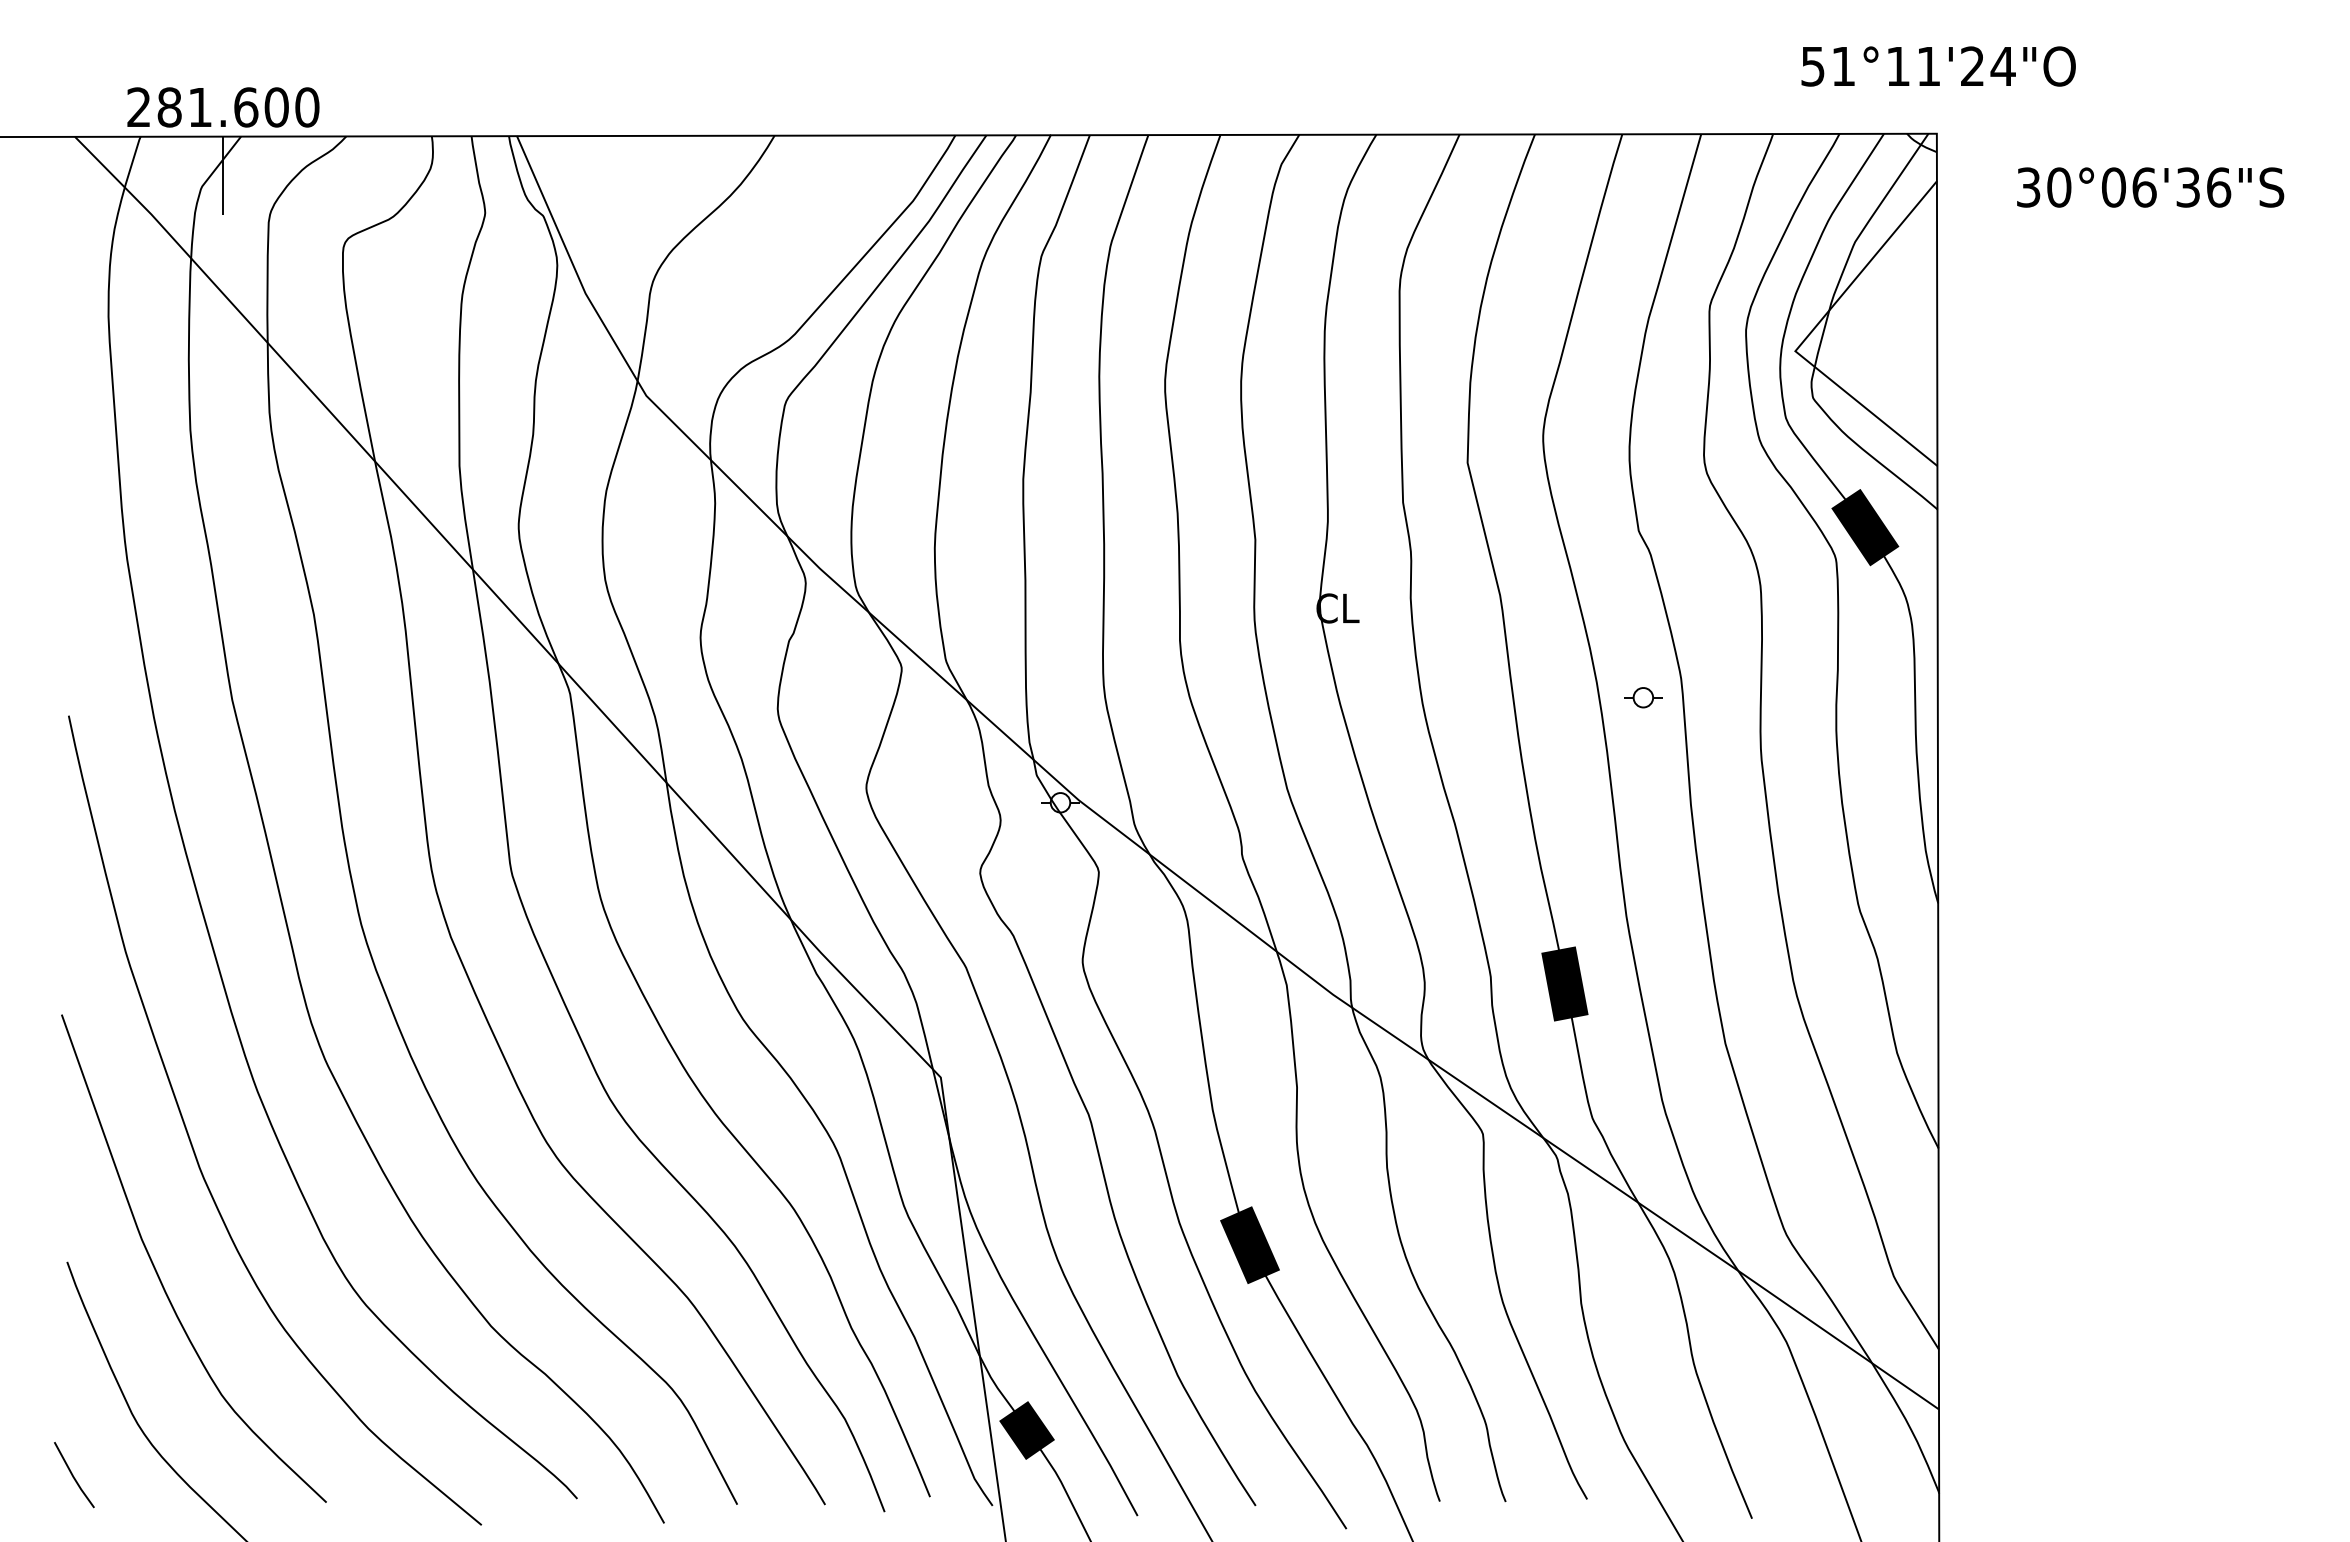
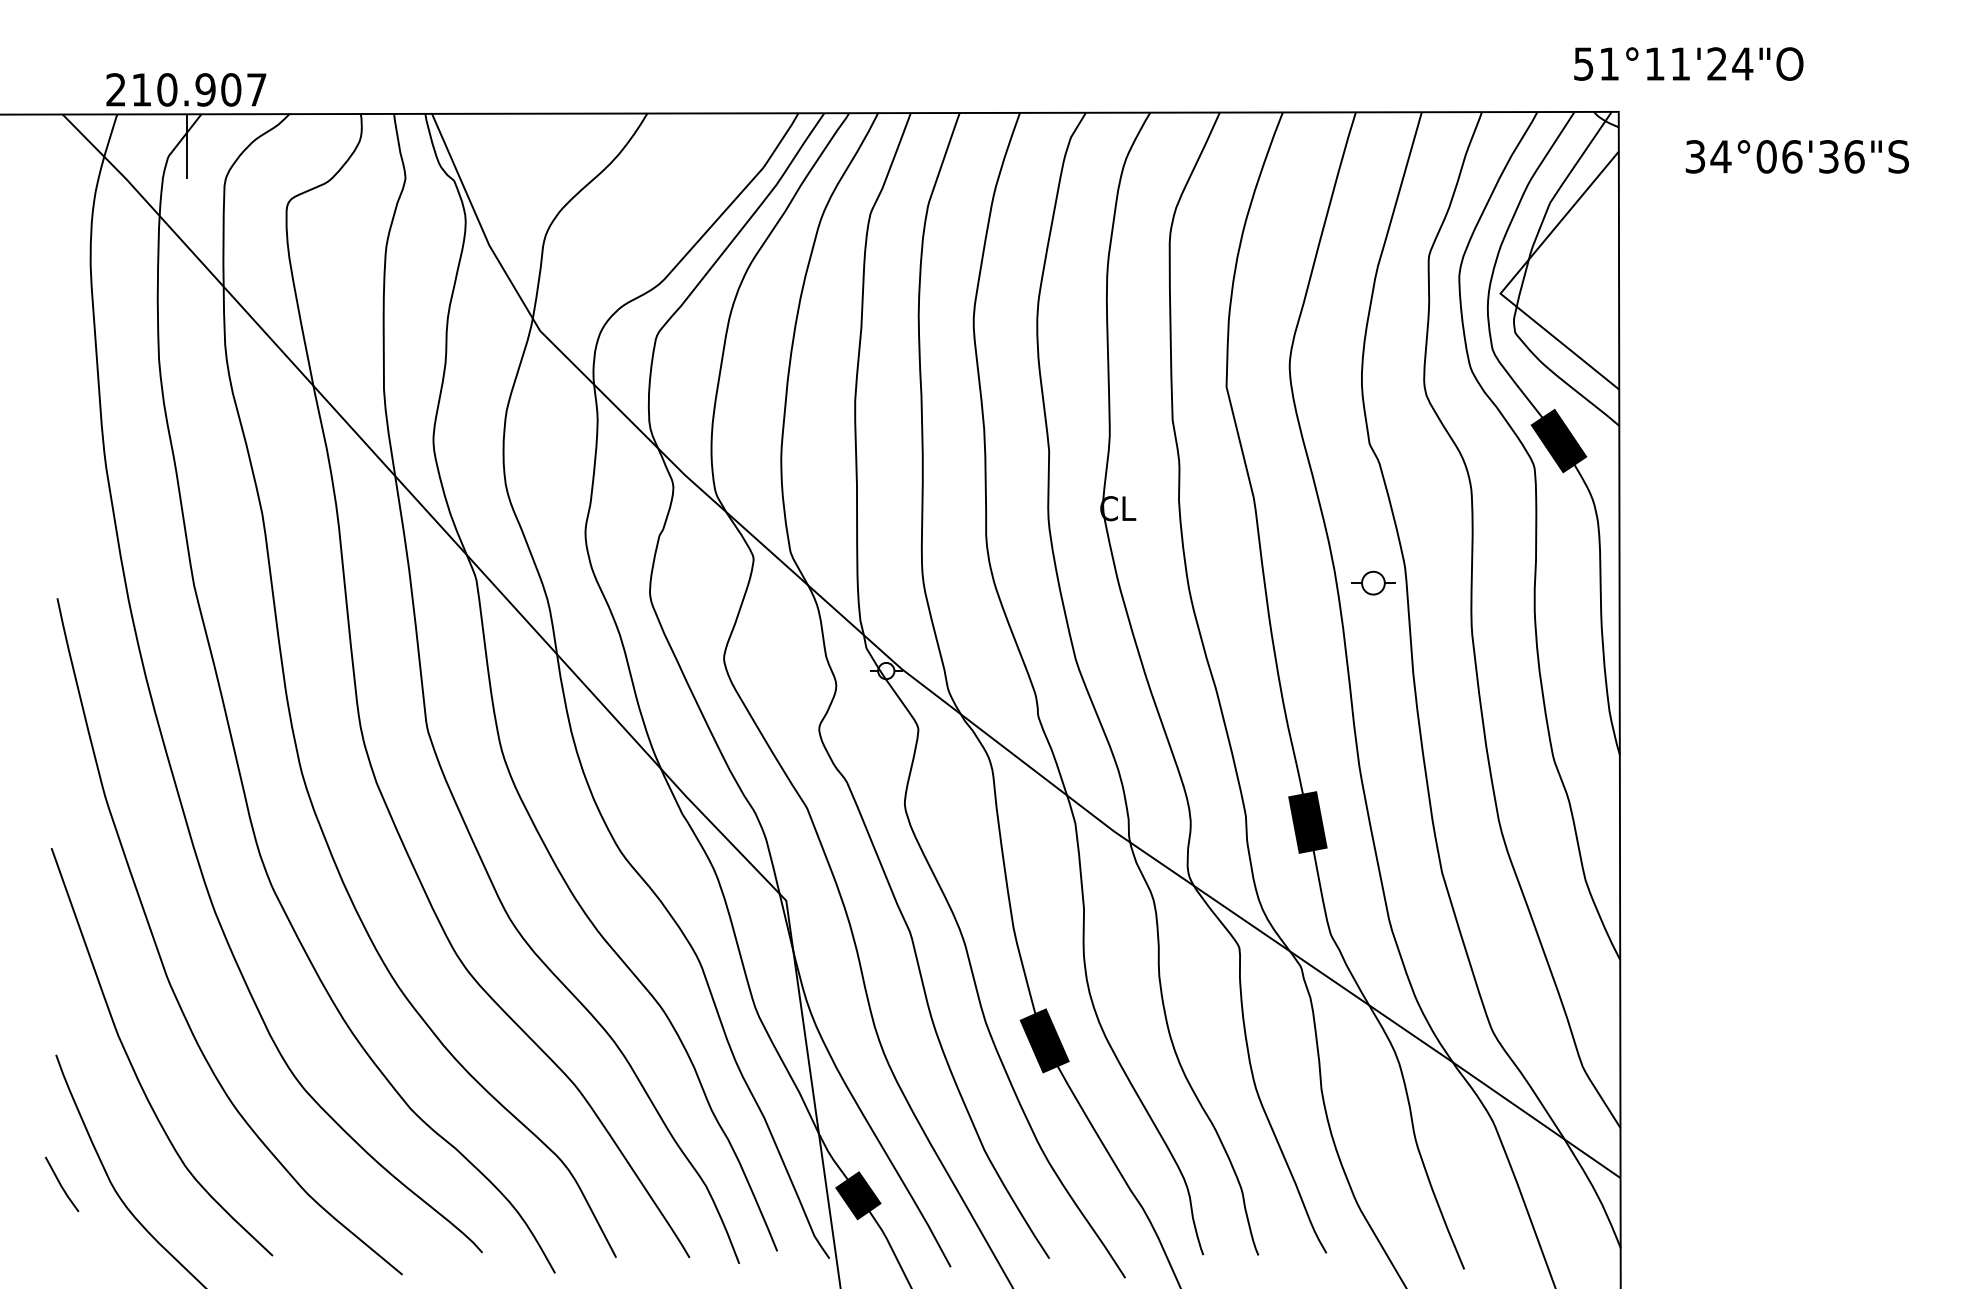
text: (1938, 66) -> (1688, 64), moved
text: (238, 107) -> (199, 89), 281.600 -> 210.907
text: (2058, 187) -> (1720, 156), 30°06'36"S -> 34°06'36"S
part: (1643, 697) -> (1373, 583), size x1.4
line: (73, 1475) -> (61, 1184), moved

